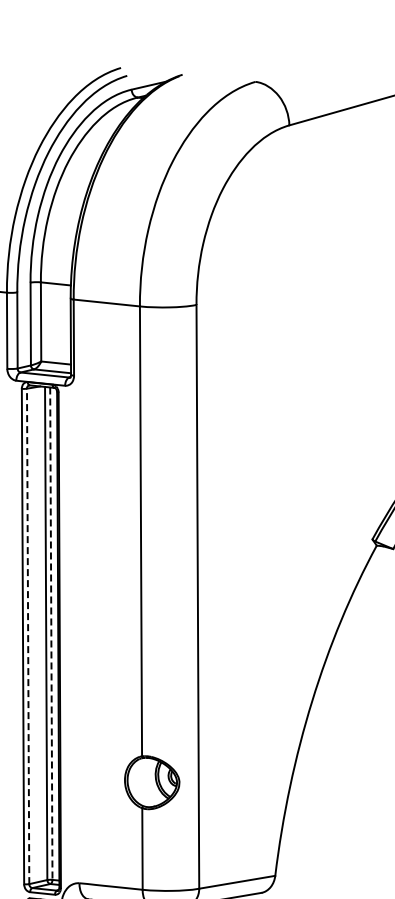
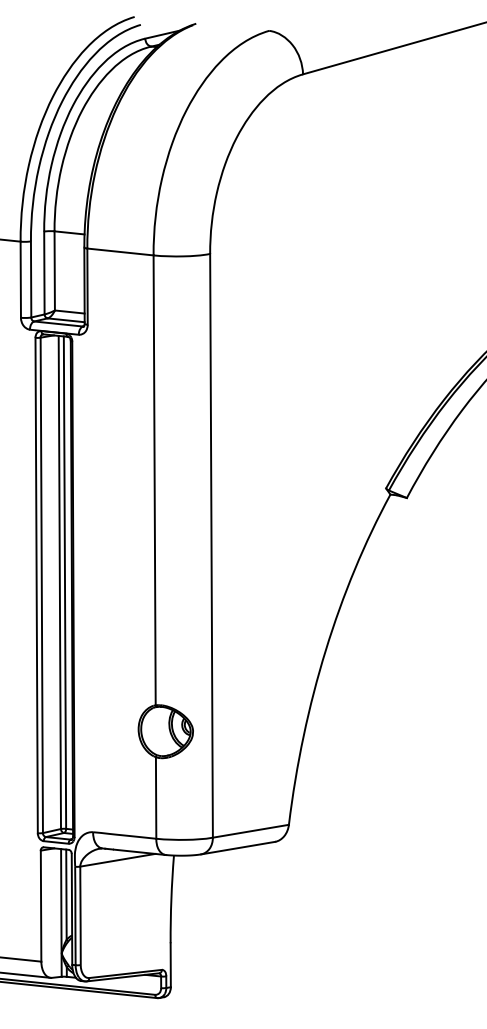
line: (51, 634) -> (65, 583), dashed -> solid
line: (27, 636) -> (41, 585), dashed -> solid

